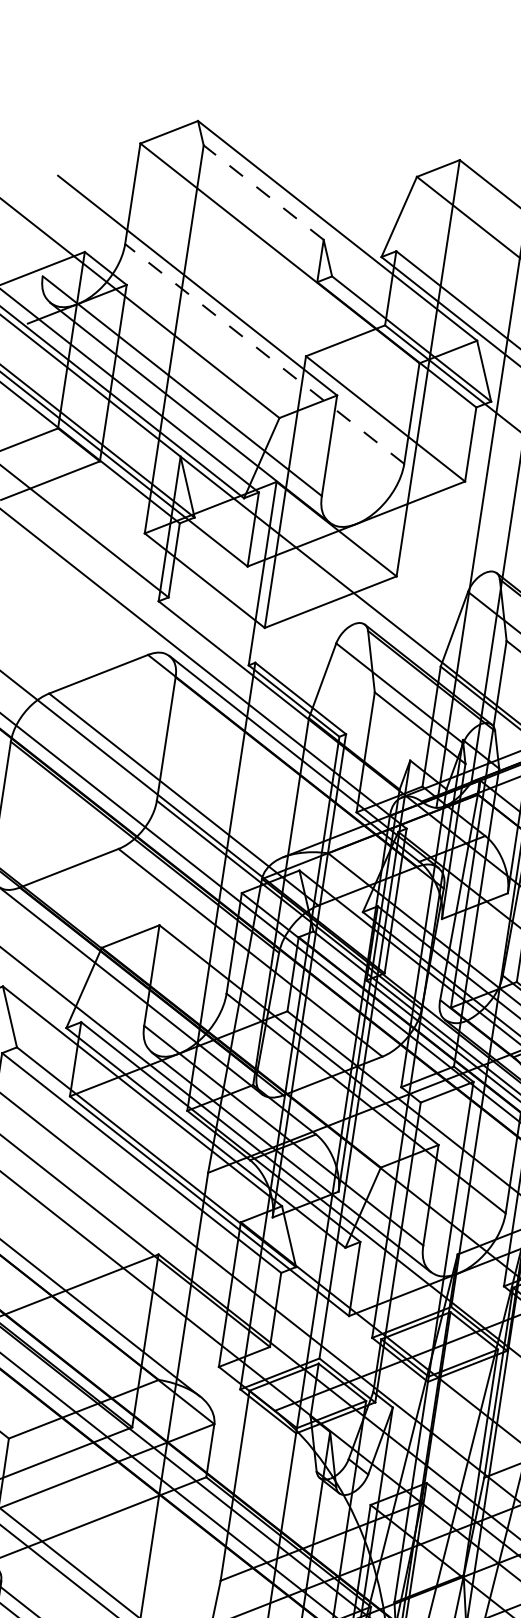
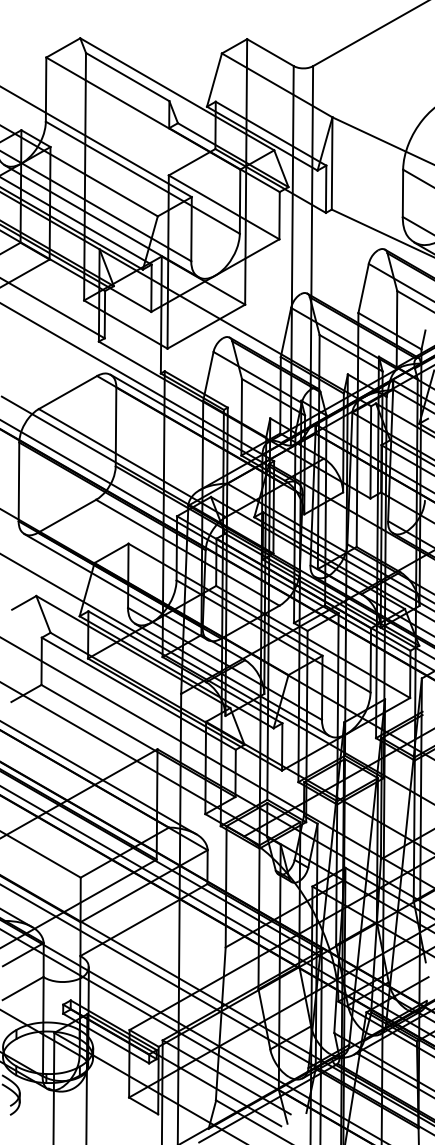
line: (263, 191) -> (127, 76), dashed -> solid
line: (264, 353) -> (142, 177), dashed -> solid

